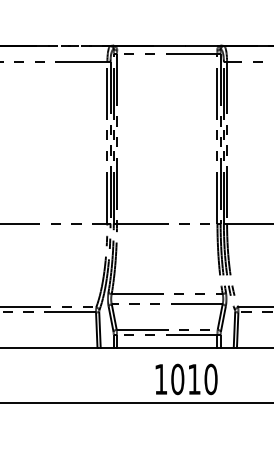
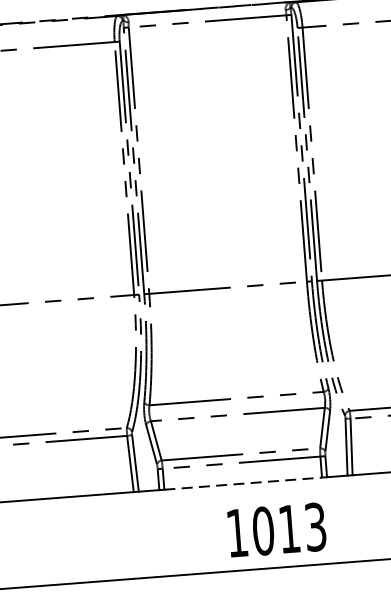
line: (167, 348) -> (243, 483), solid -> dashed
text: (210, 379) -> (314, 527), 1010 -> 1013

